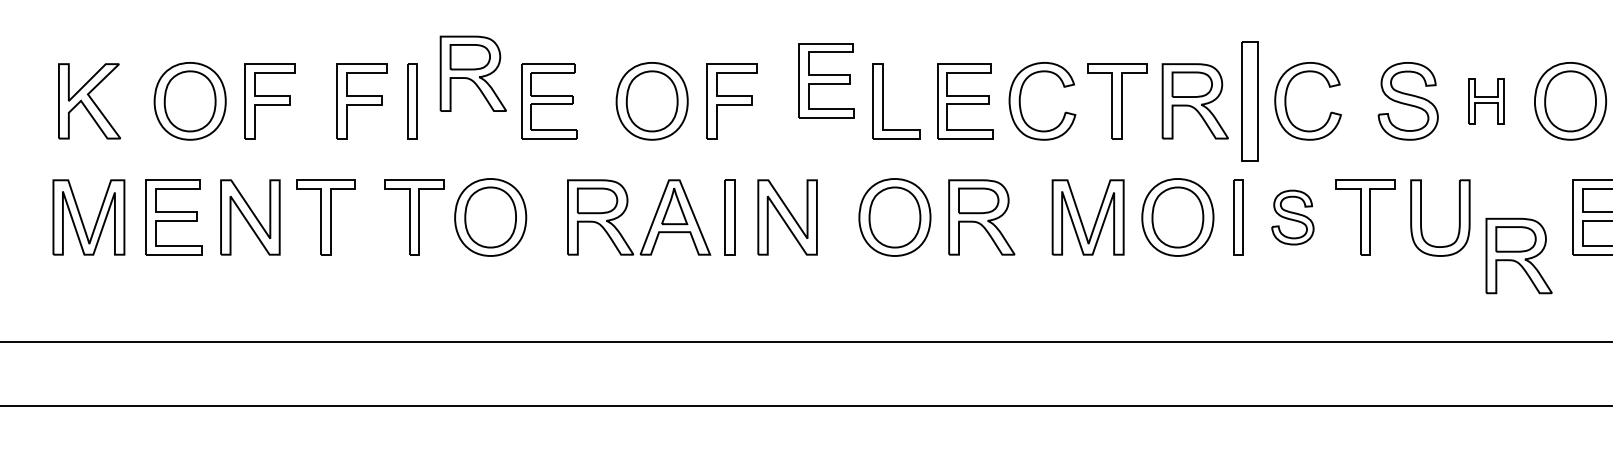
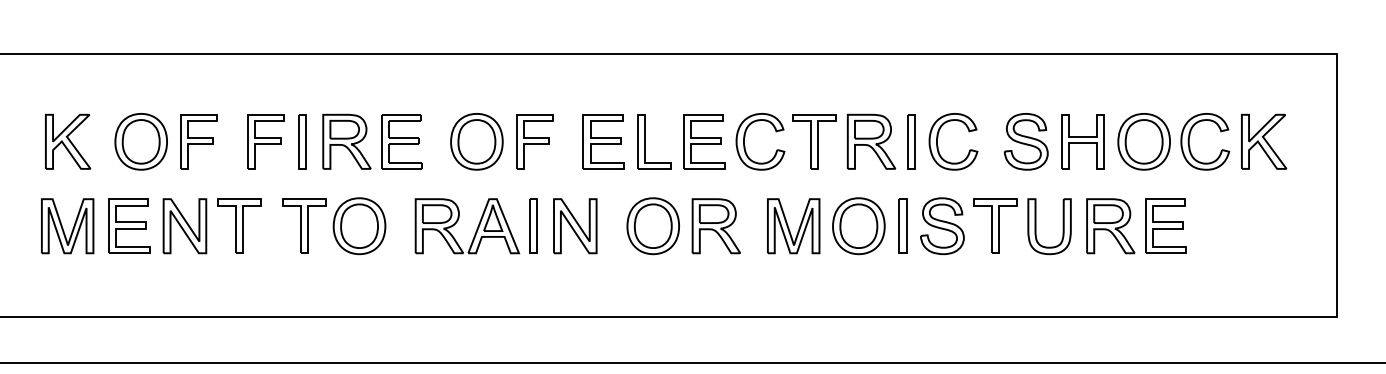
part: (472, 73) -> (346, 141), moved
part: (826, 80) -> (603, 141), moved
part: (1250, 100) -> (911, 141), size x0.62
part: (1485, 100) -> (1082, 141), size x1.67
part: (1292, 217) -> (942, 226), size x1.43
part: (1518, 256) -> (1110, 226), moved

